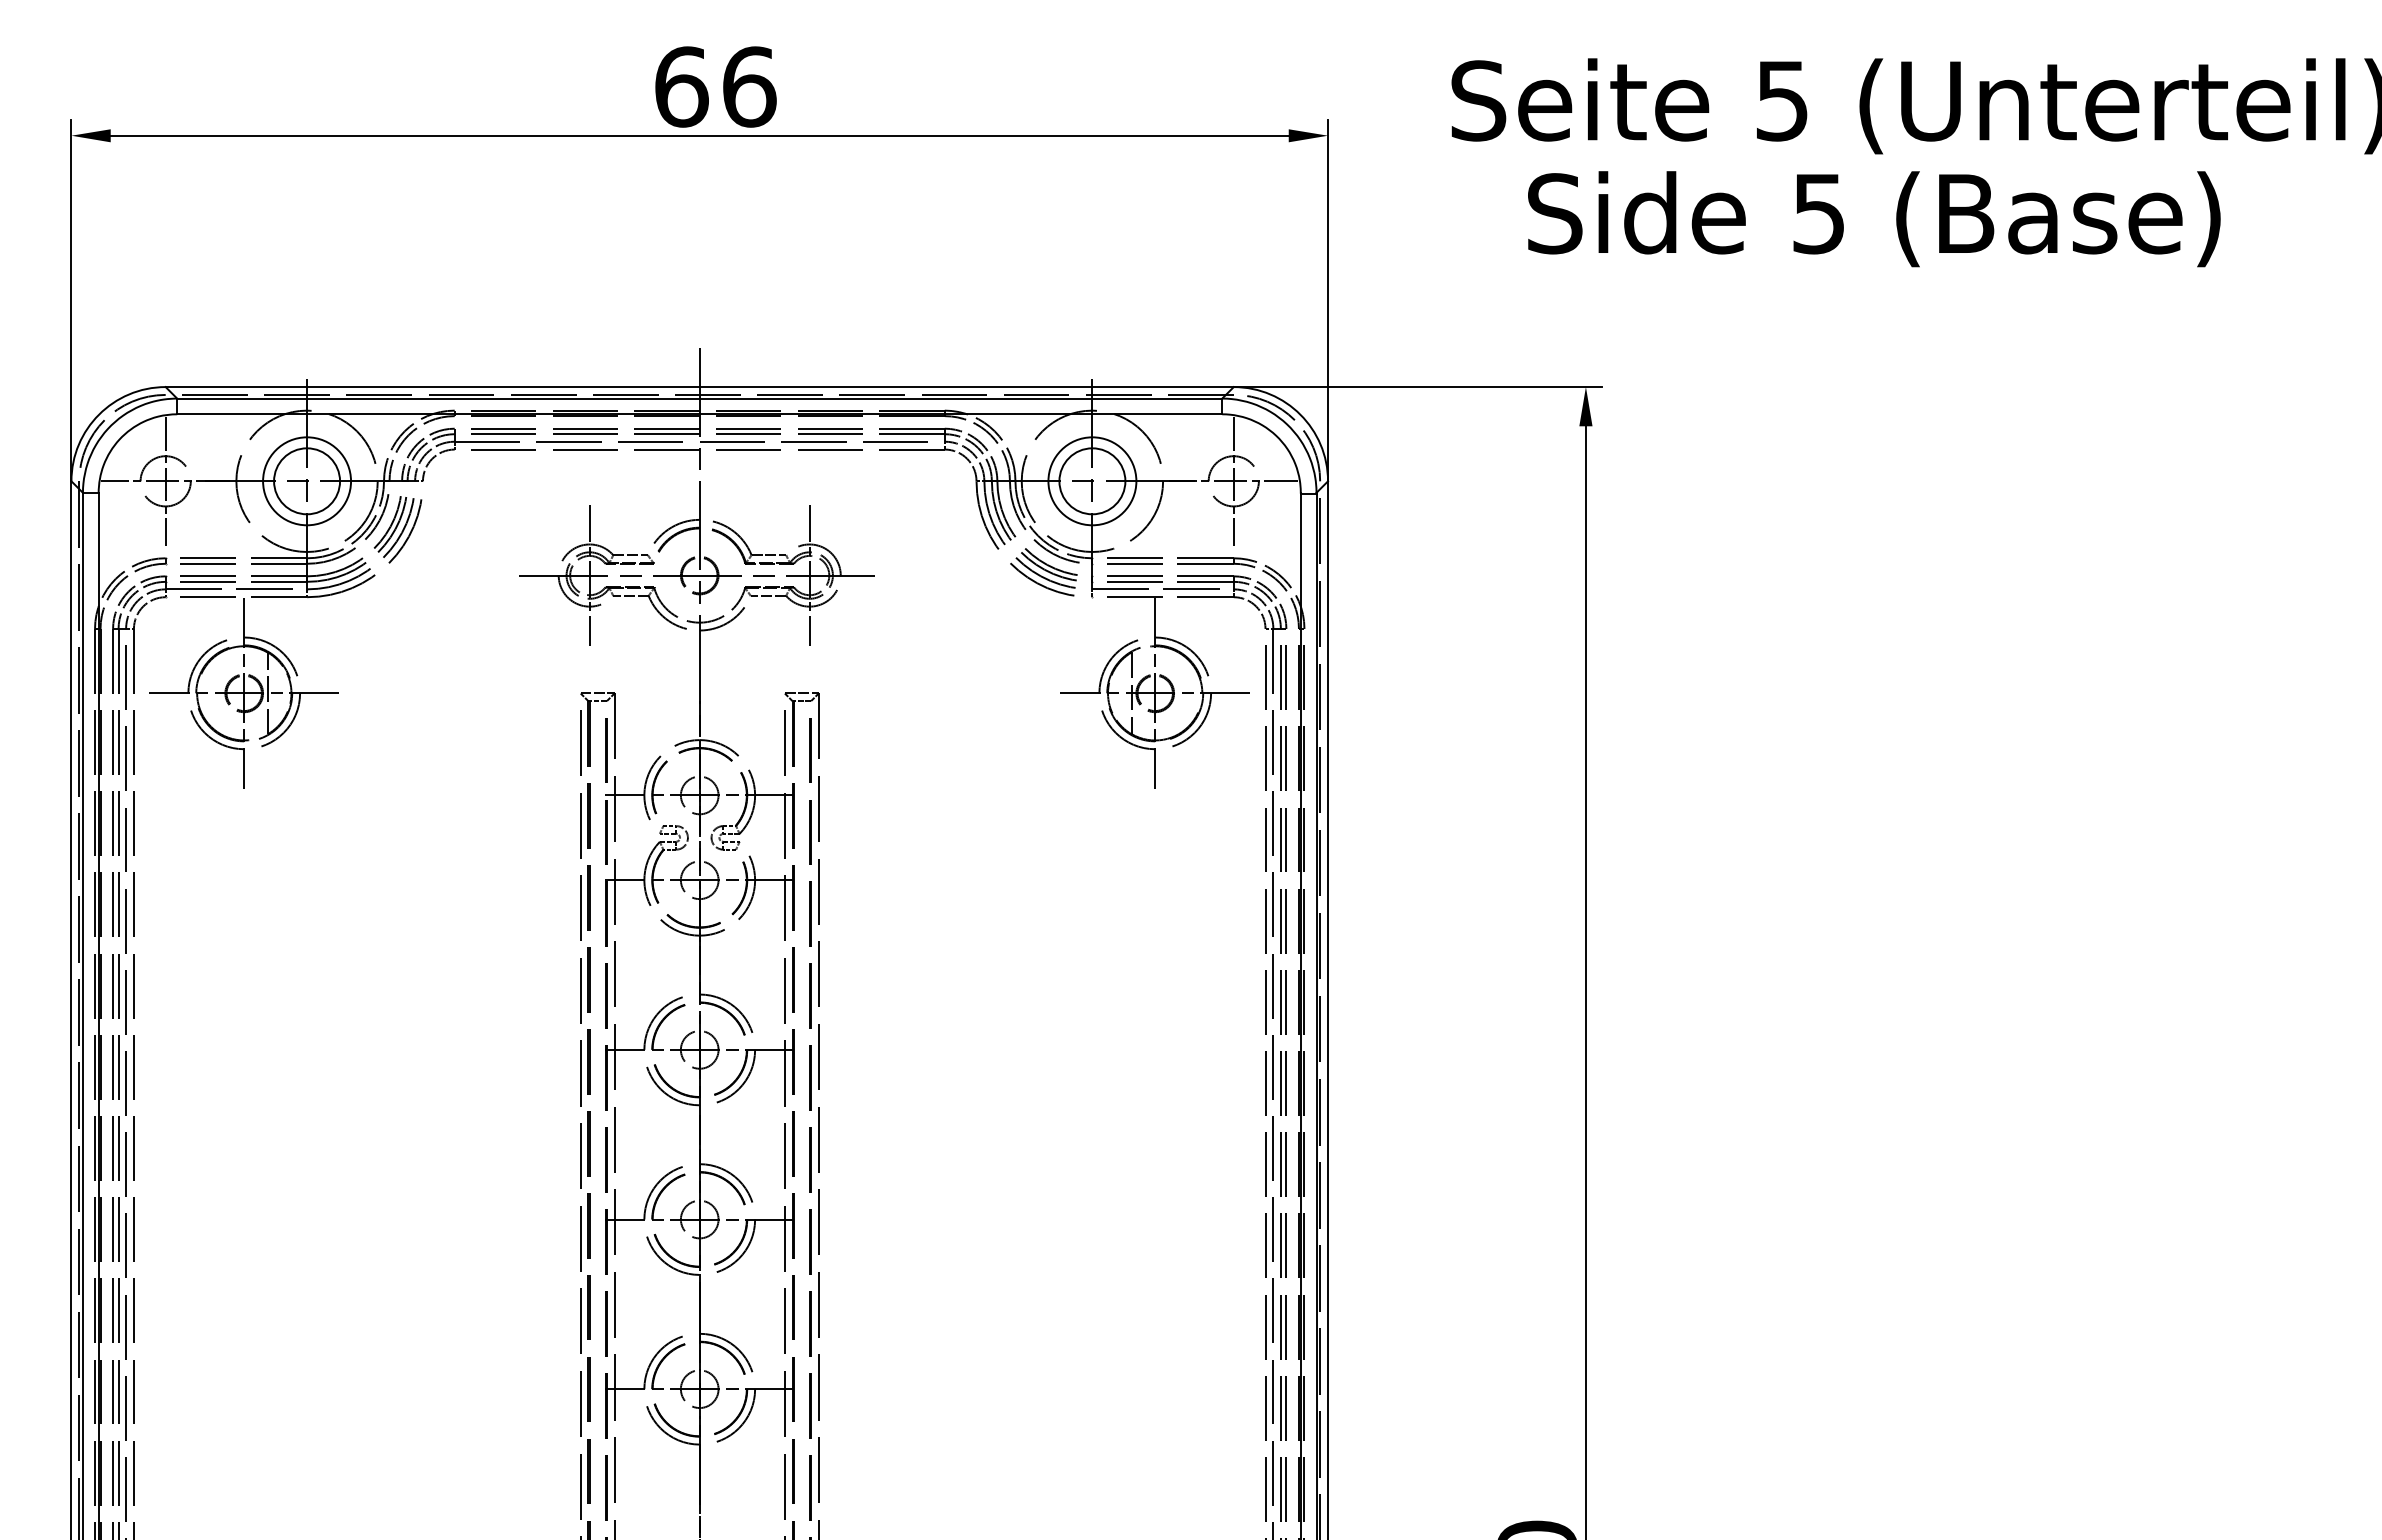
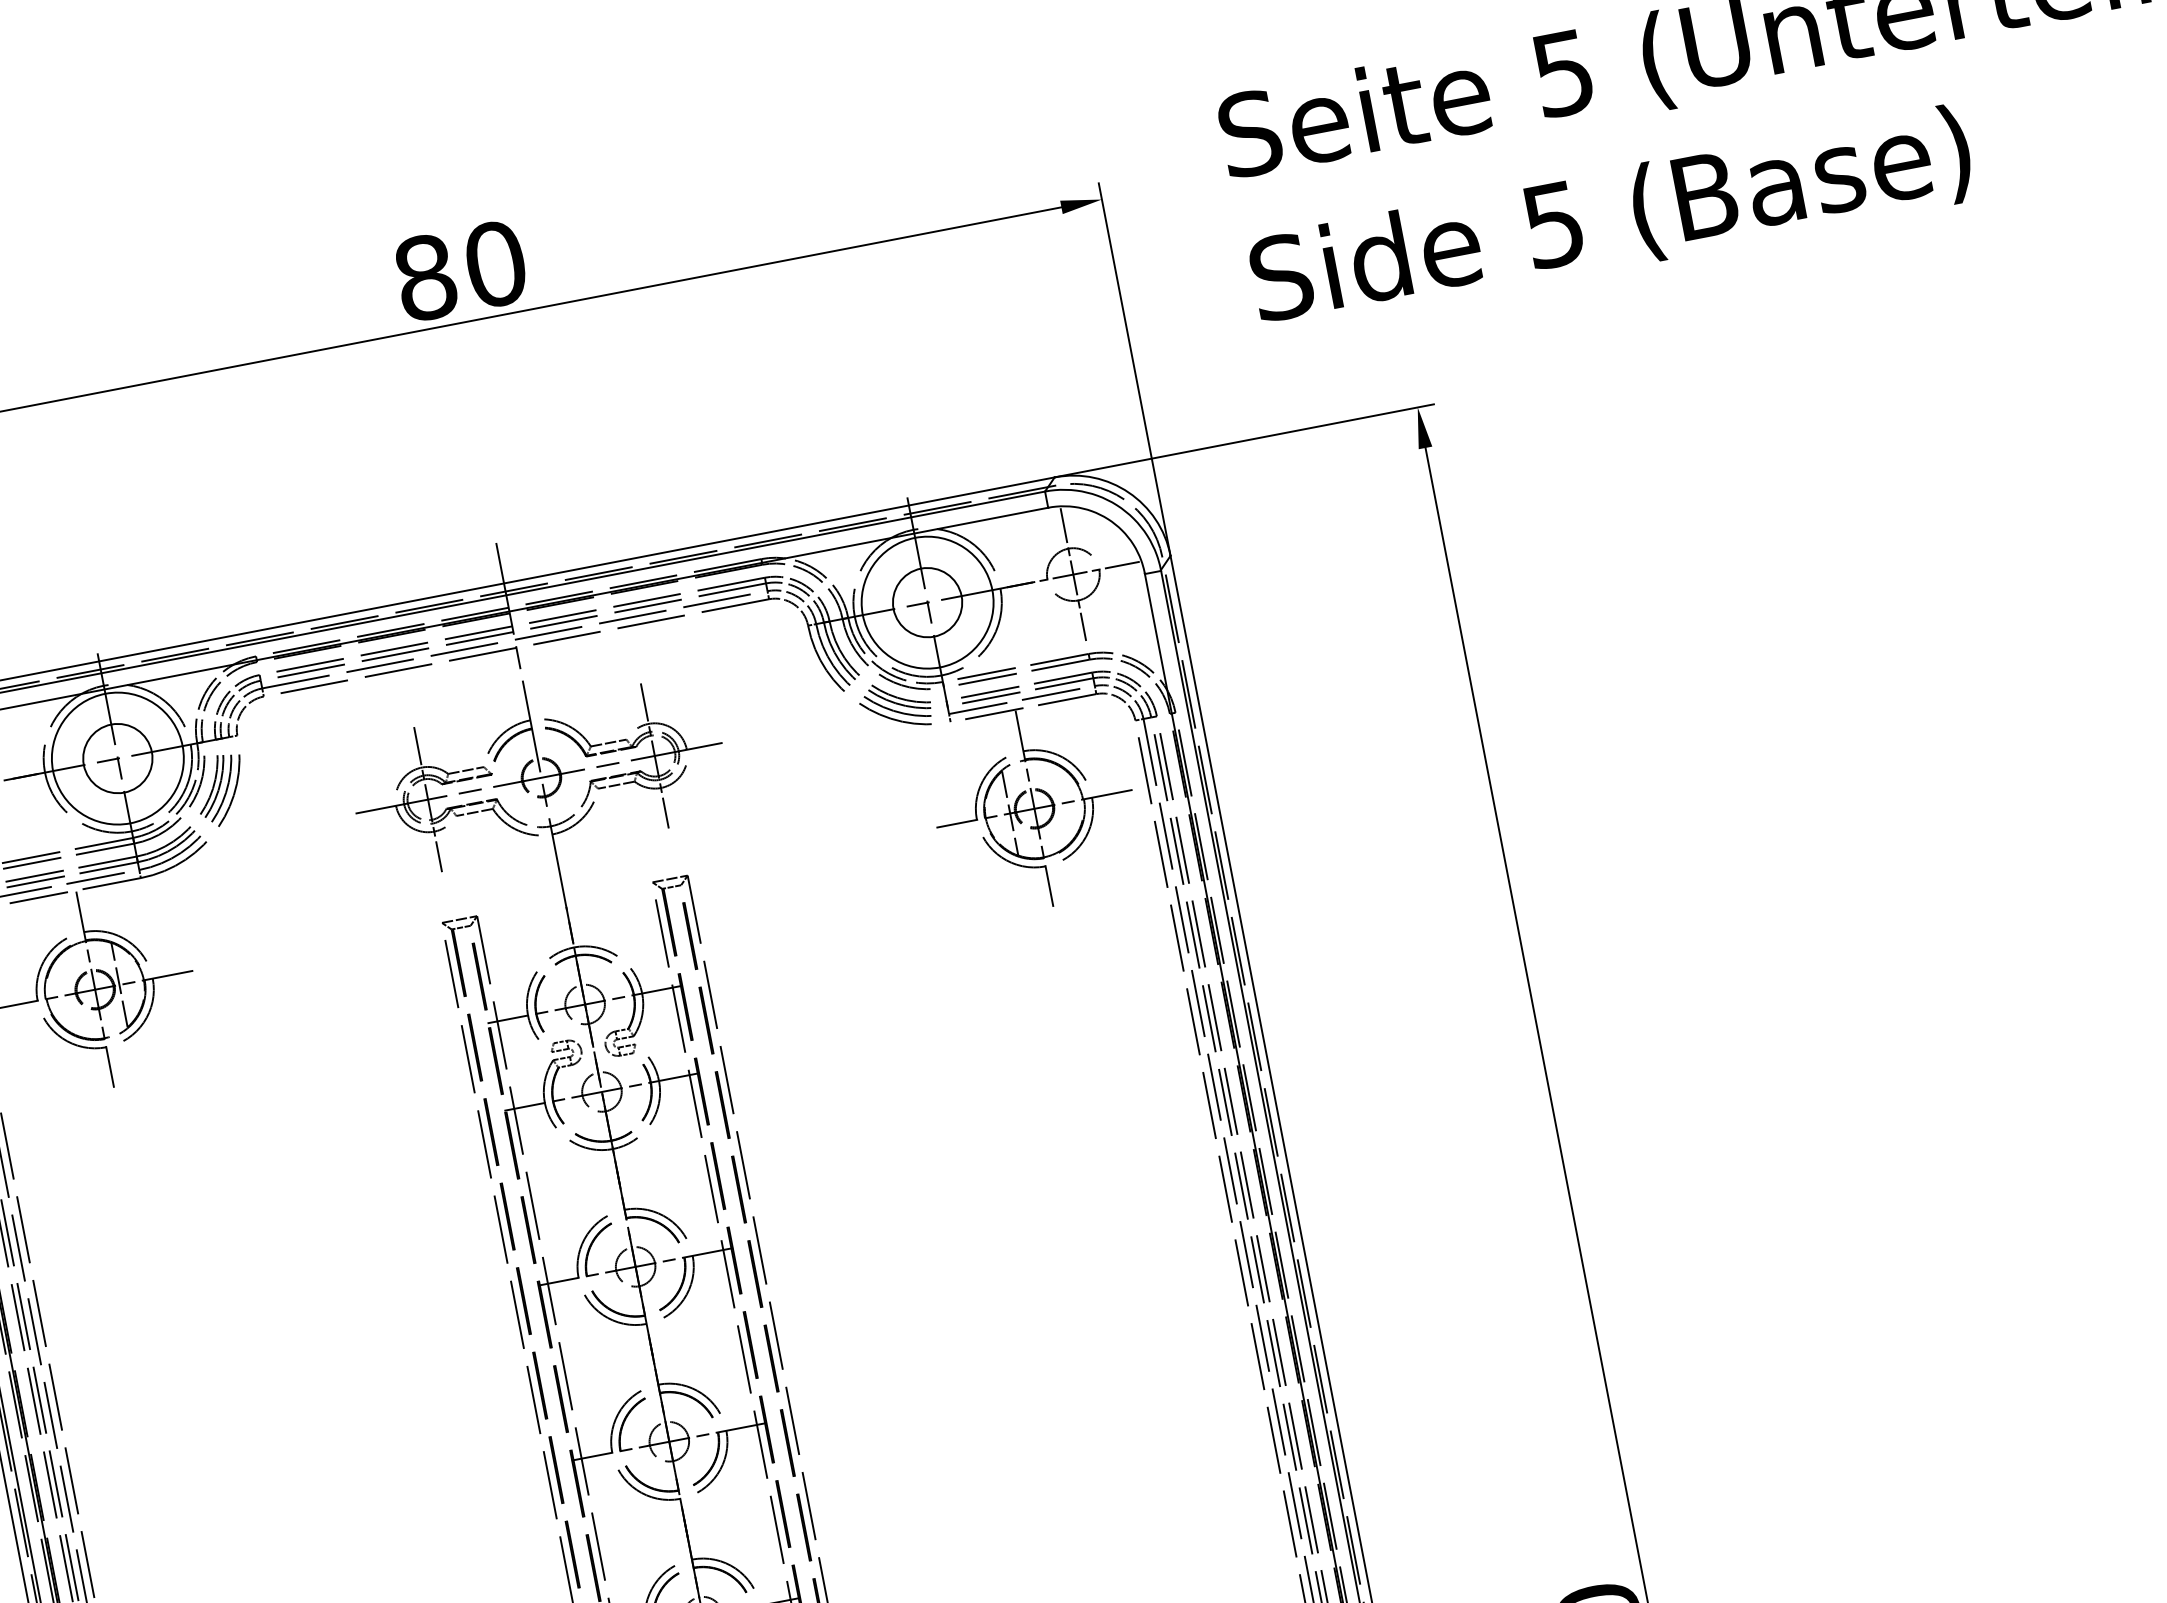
text: (715, 86) -> (460, 270), 66 -> 80
text: (1874, 219) -> (1612, 219), moved
circle: (306, 481) -> (117, 758), size x1.43
circle: (1092, 481) -> (927, 602), size x1.43

